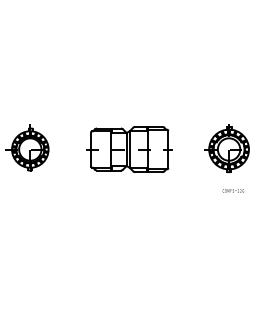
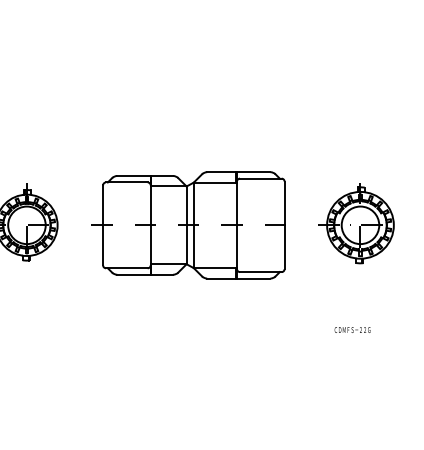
part: (129, 149) -> (193, 225), size x1.4
text: (232, 190) -> (351, 329), moved

